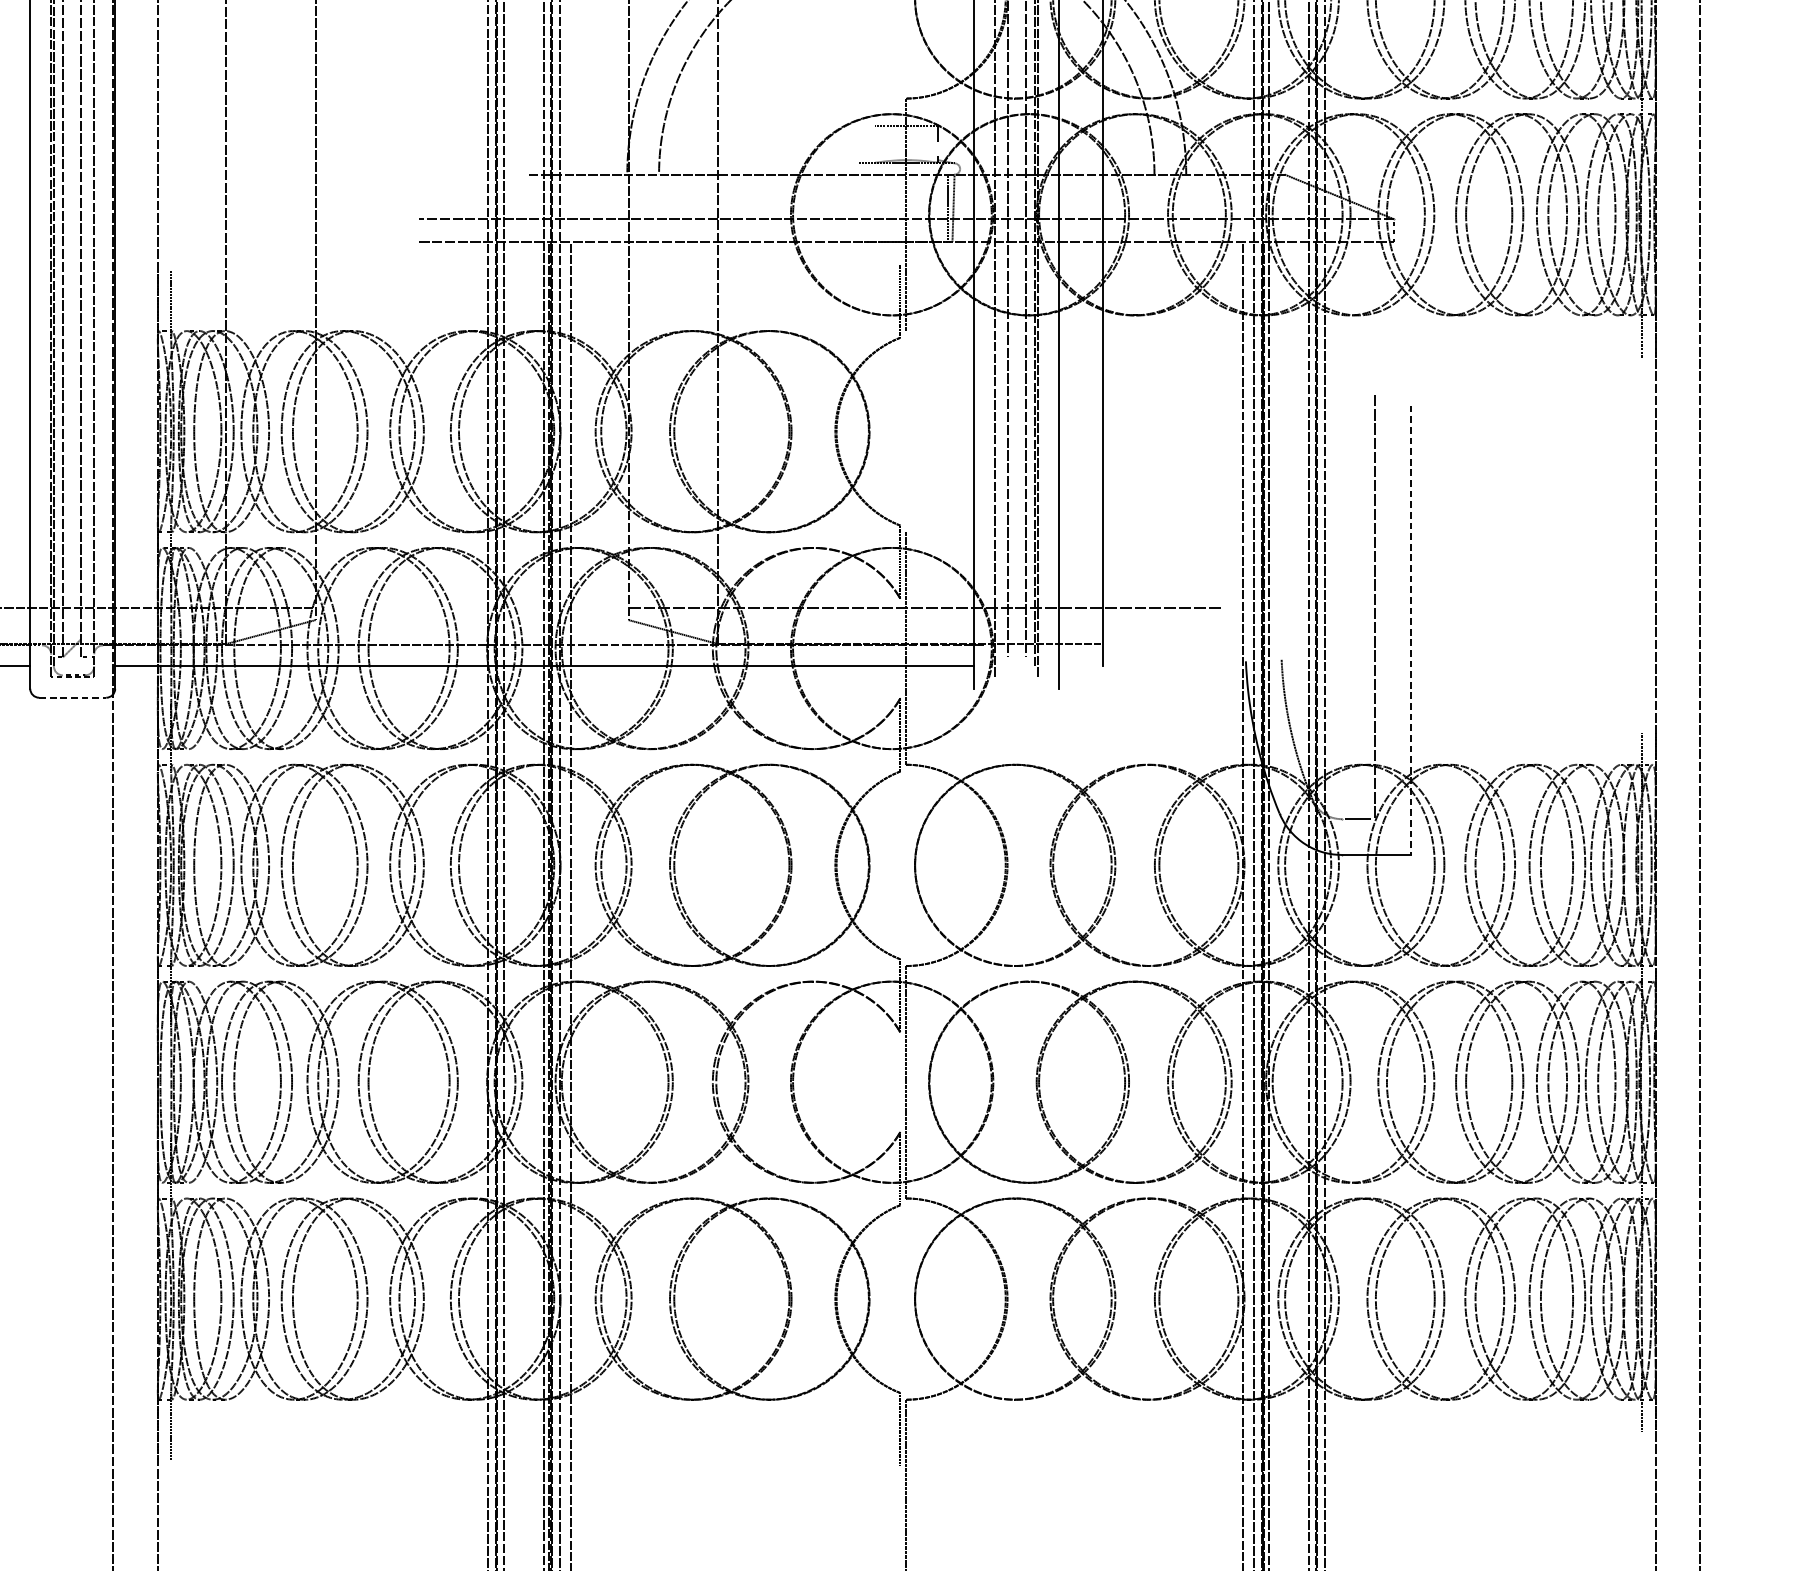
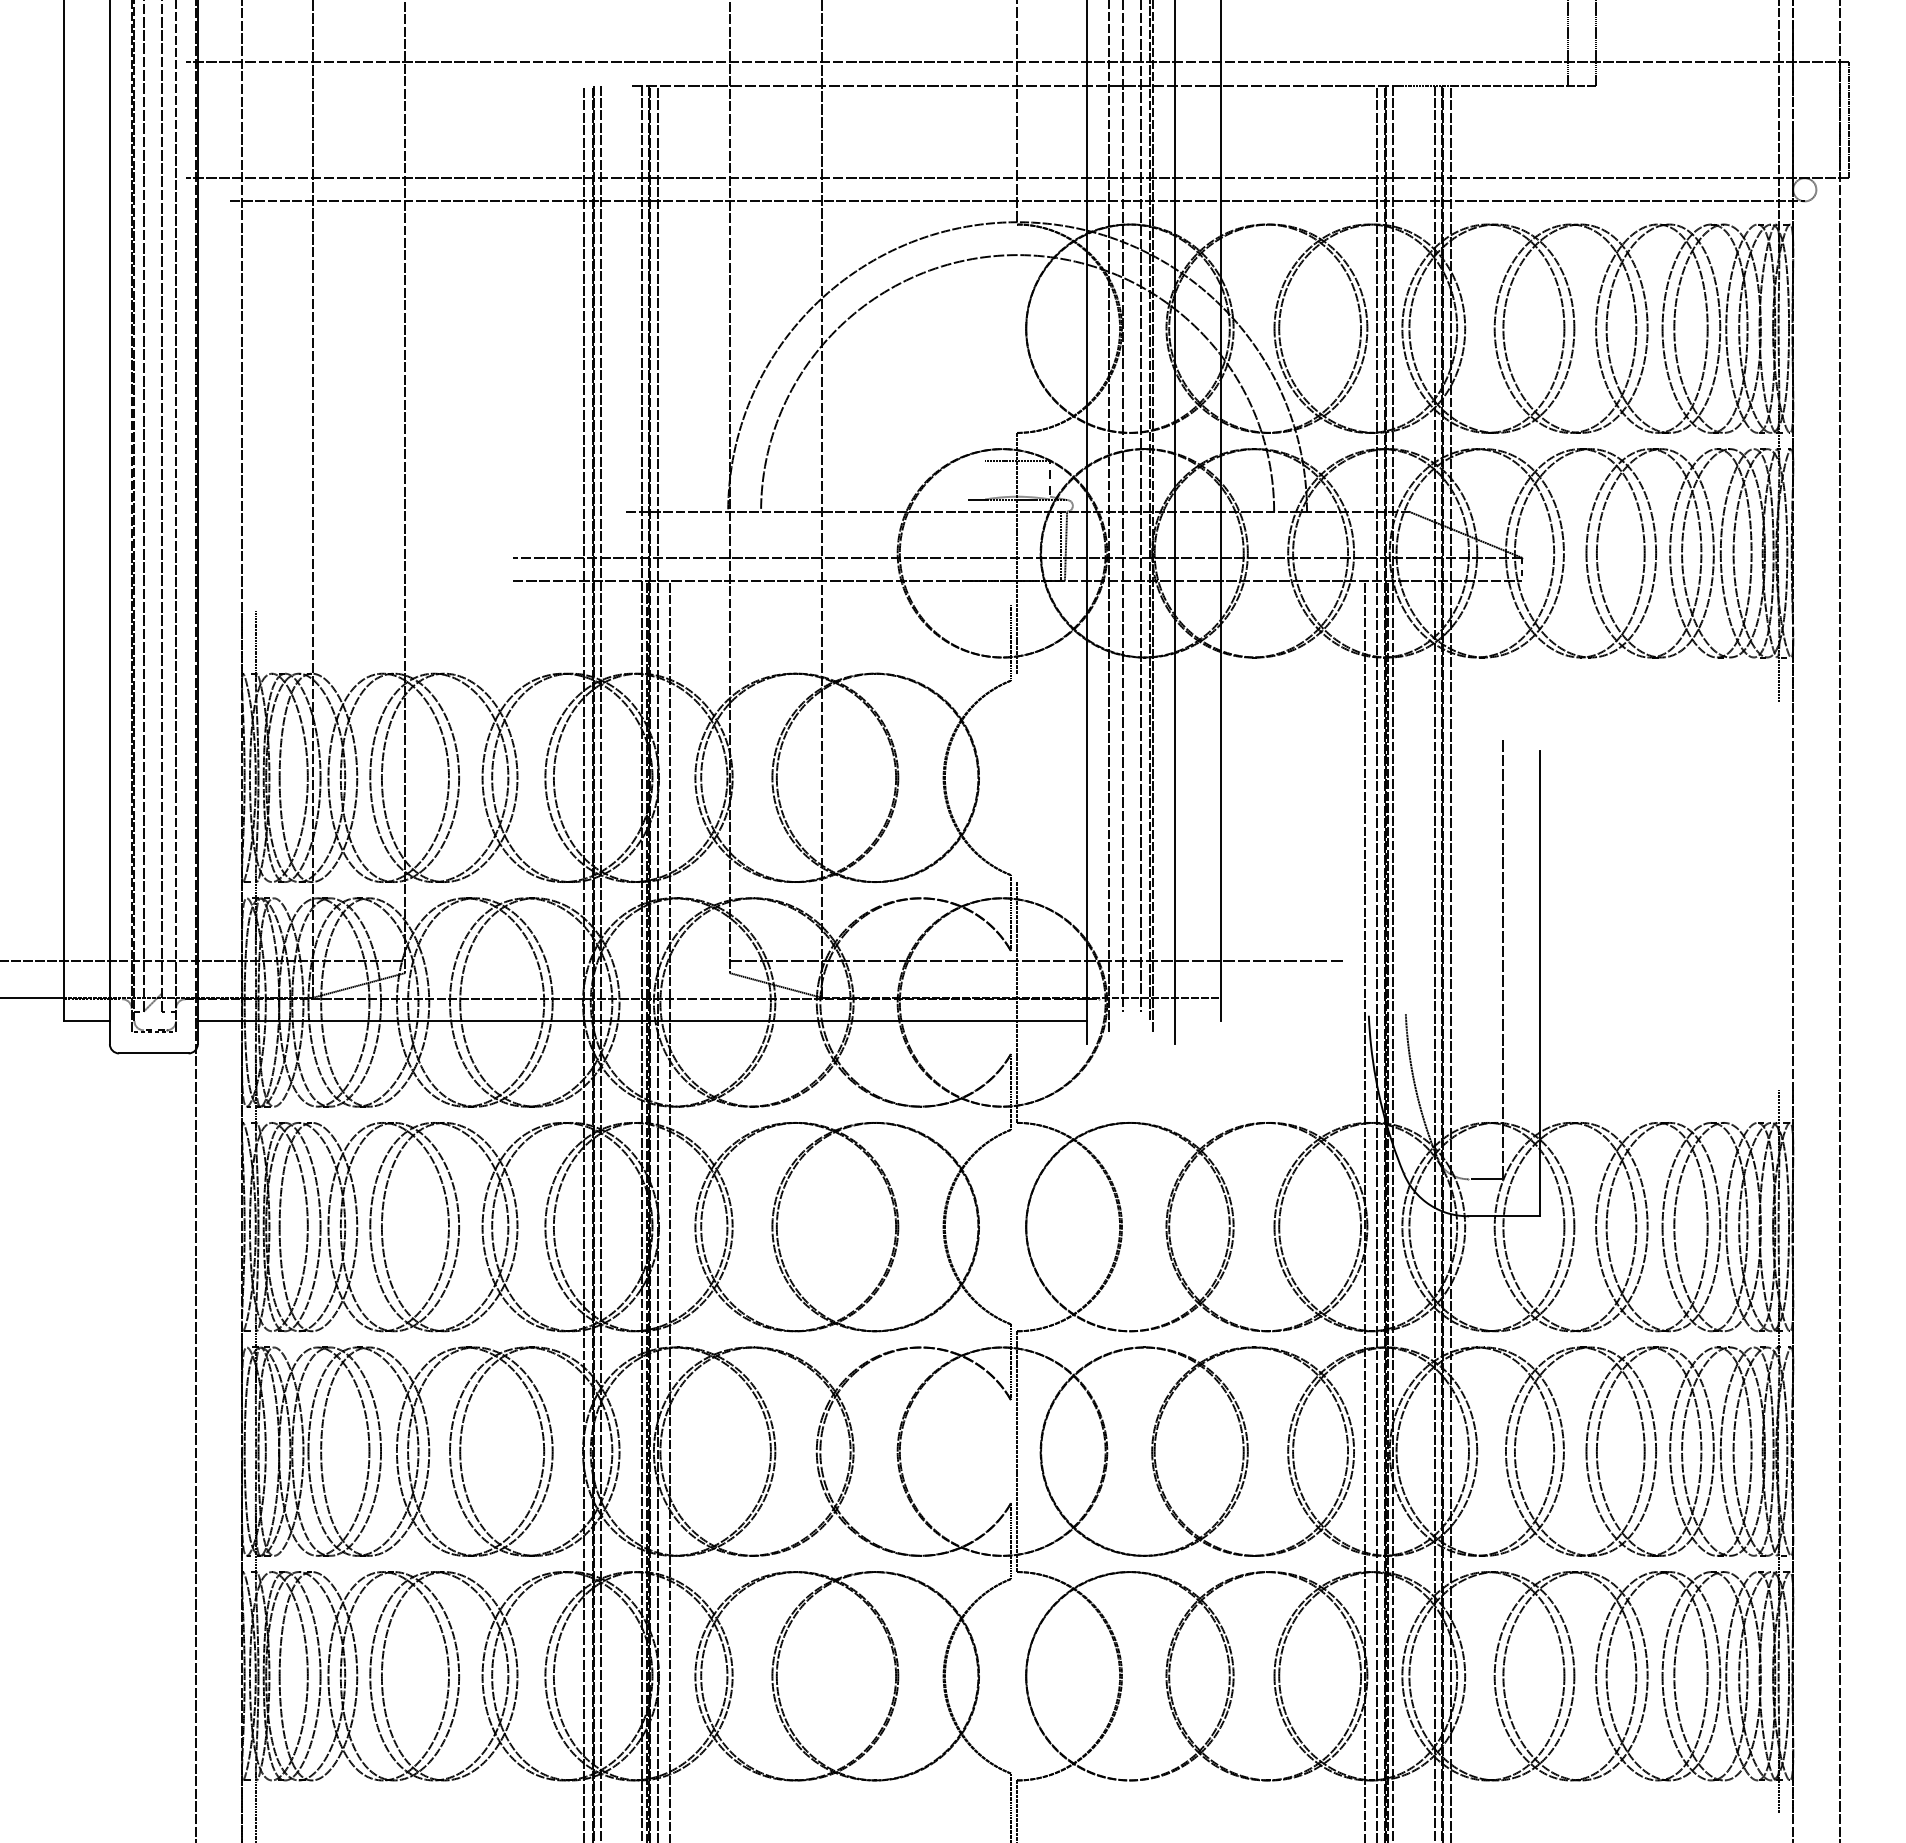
line: (1410, 630) -> (1539, 983), dashed -> solid
line: (72, 697) -> (153, 1053), dashed -> solid

